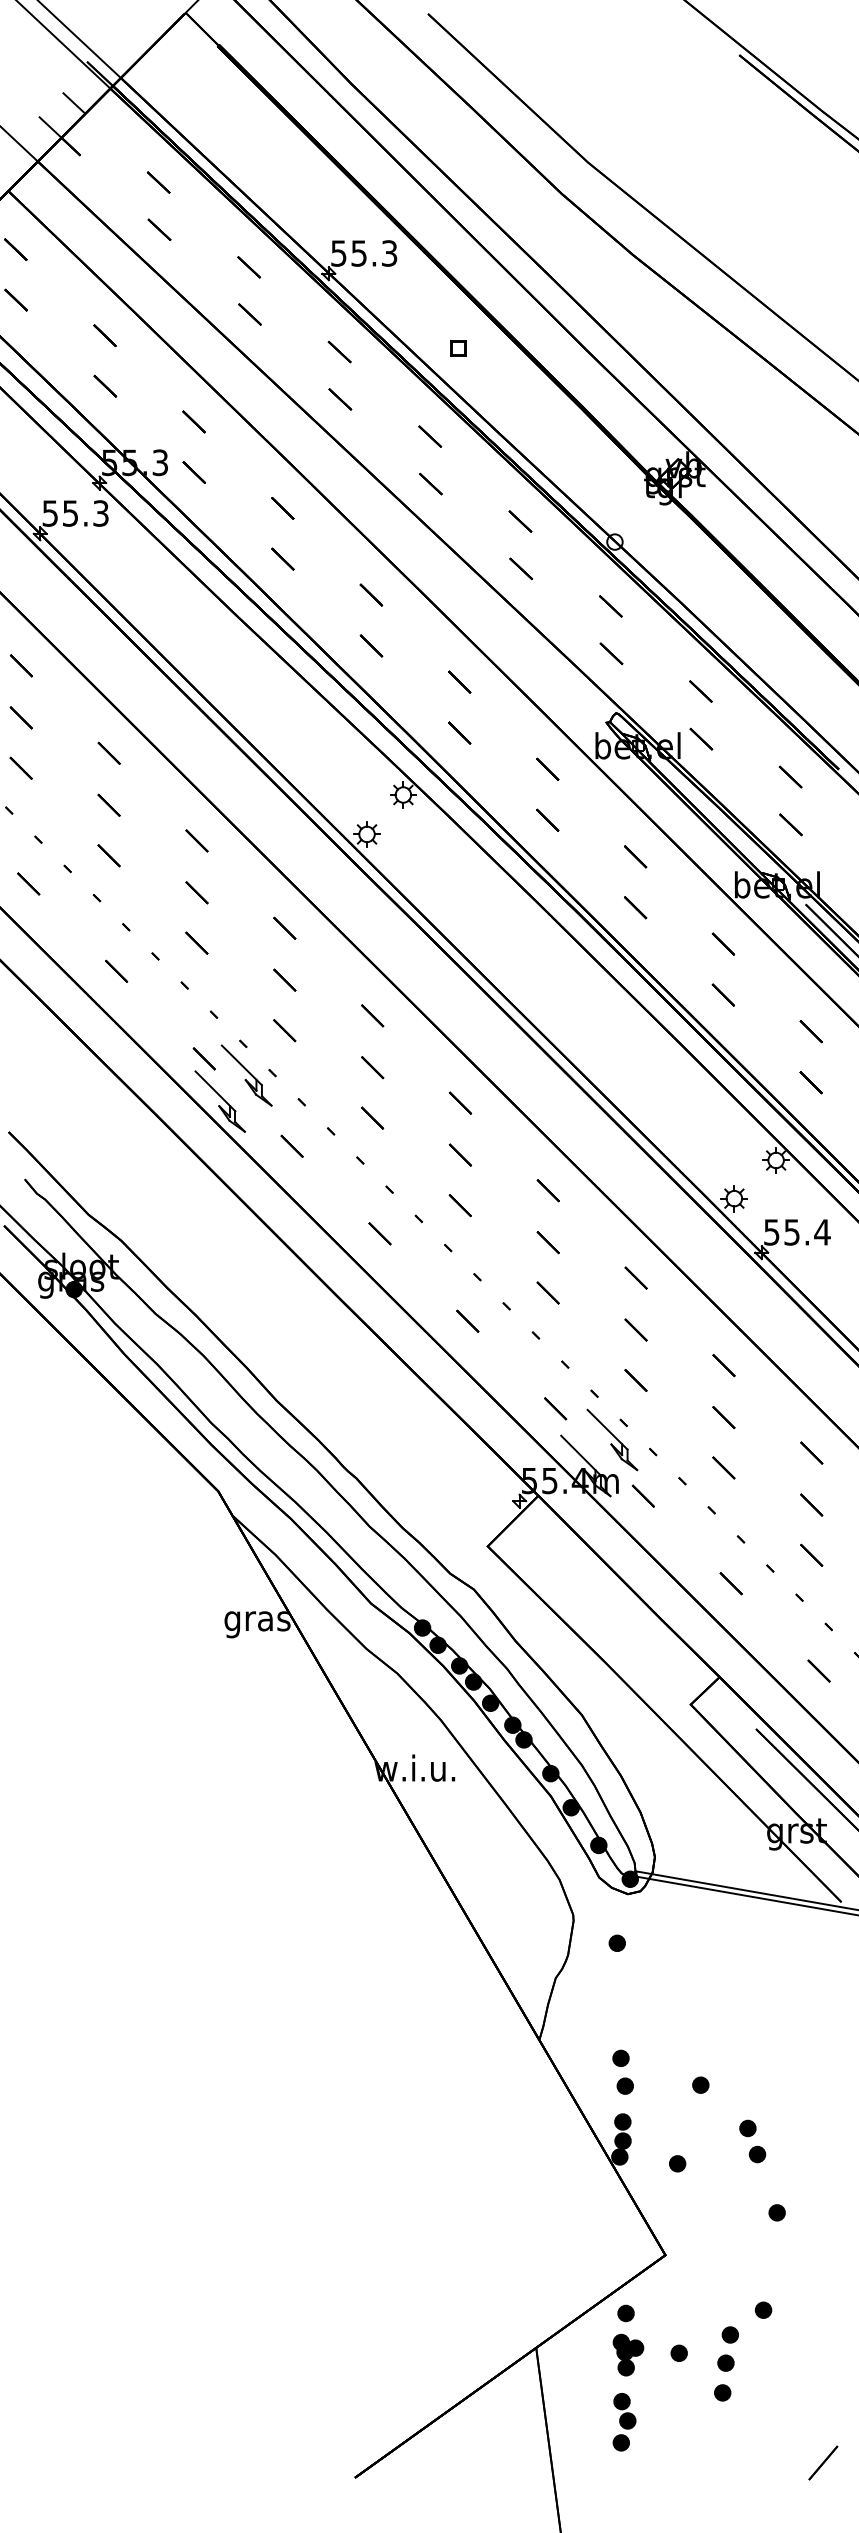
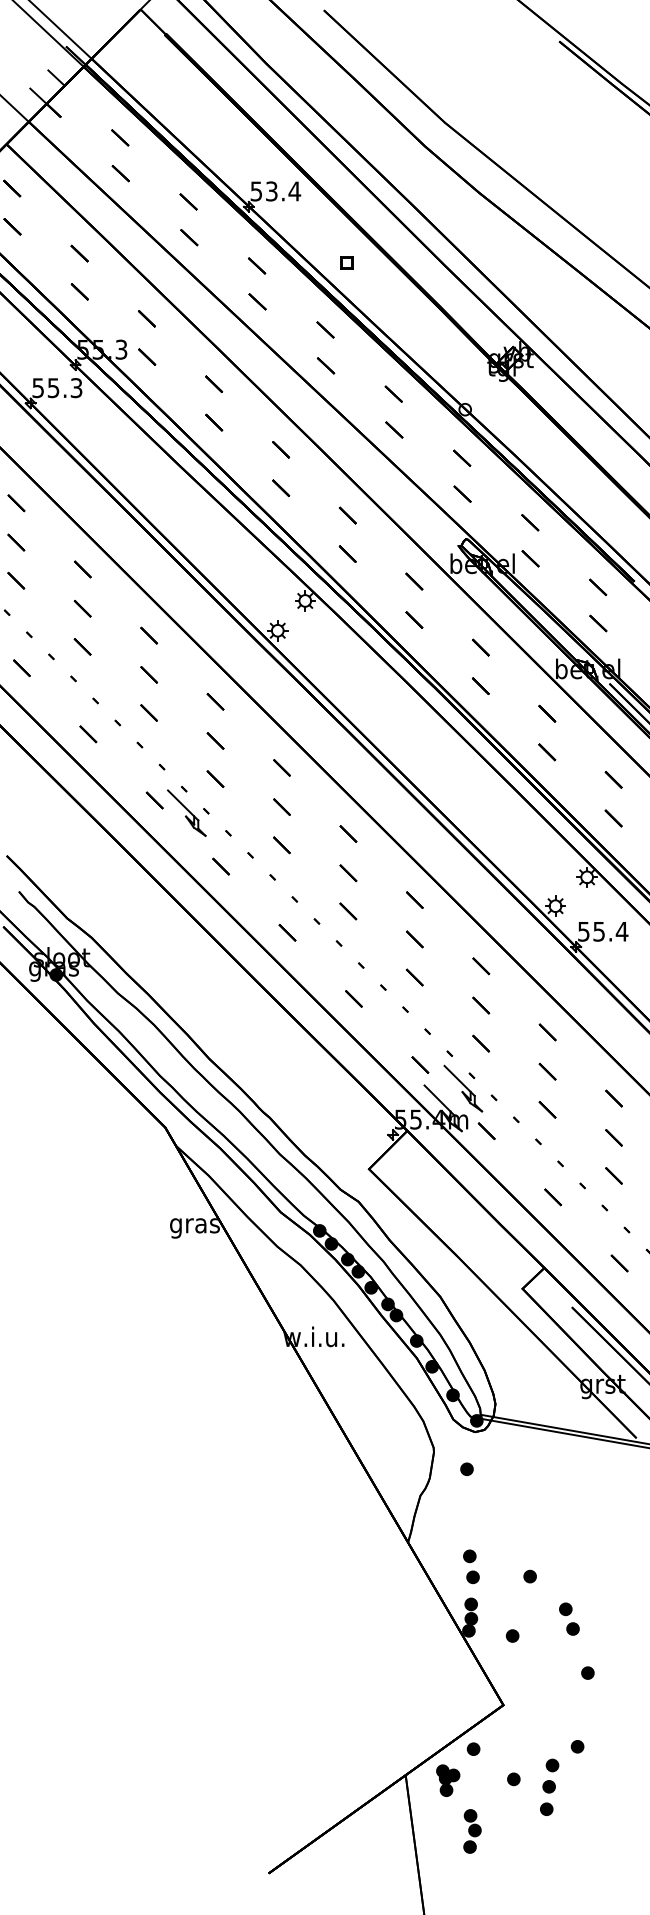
text: (374, 253) -> (283, 191), 55.3 -> 53.4
part: (219, 1101) -> (166, 832), removed
part: (628, 2354) -> (448, 1780), moved
line: (823, 2462) -> (622, 1861), removed

